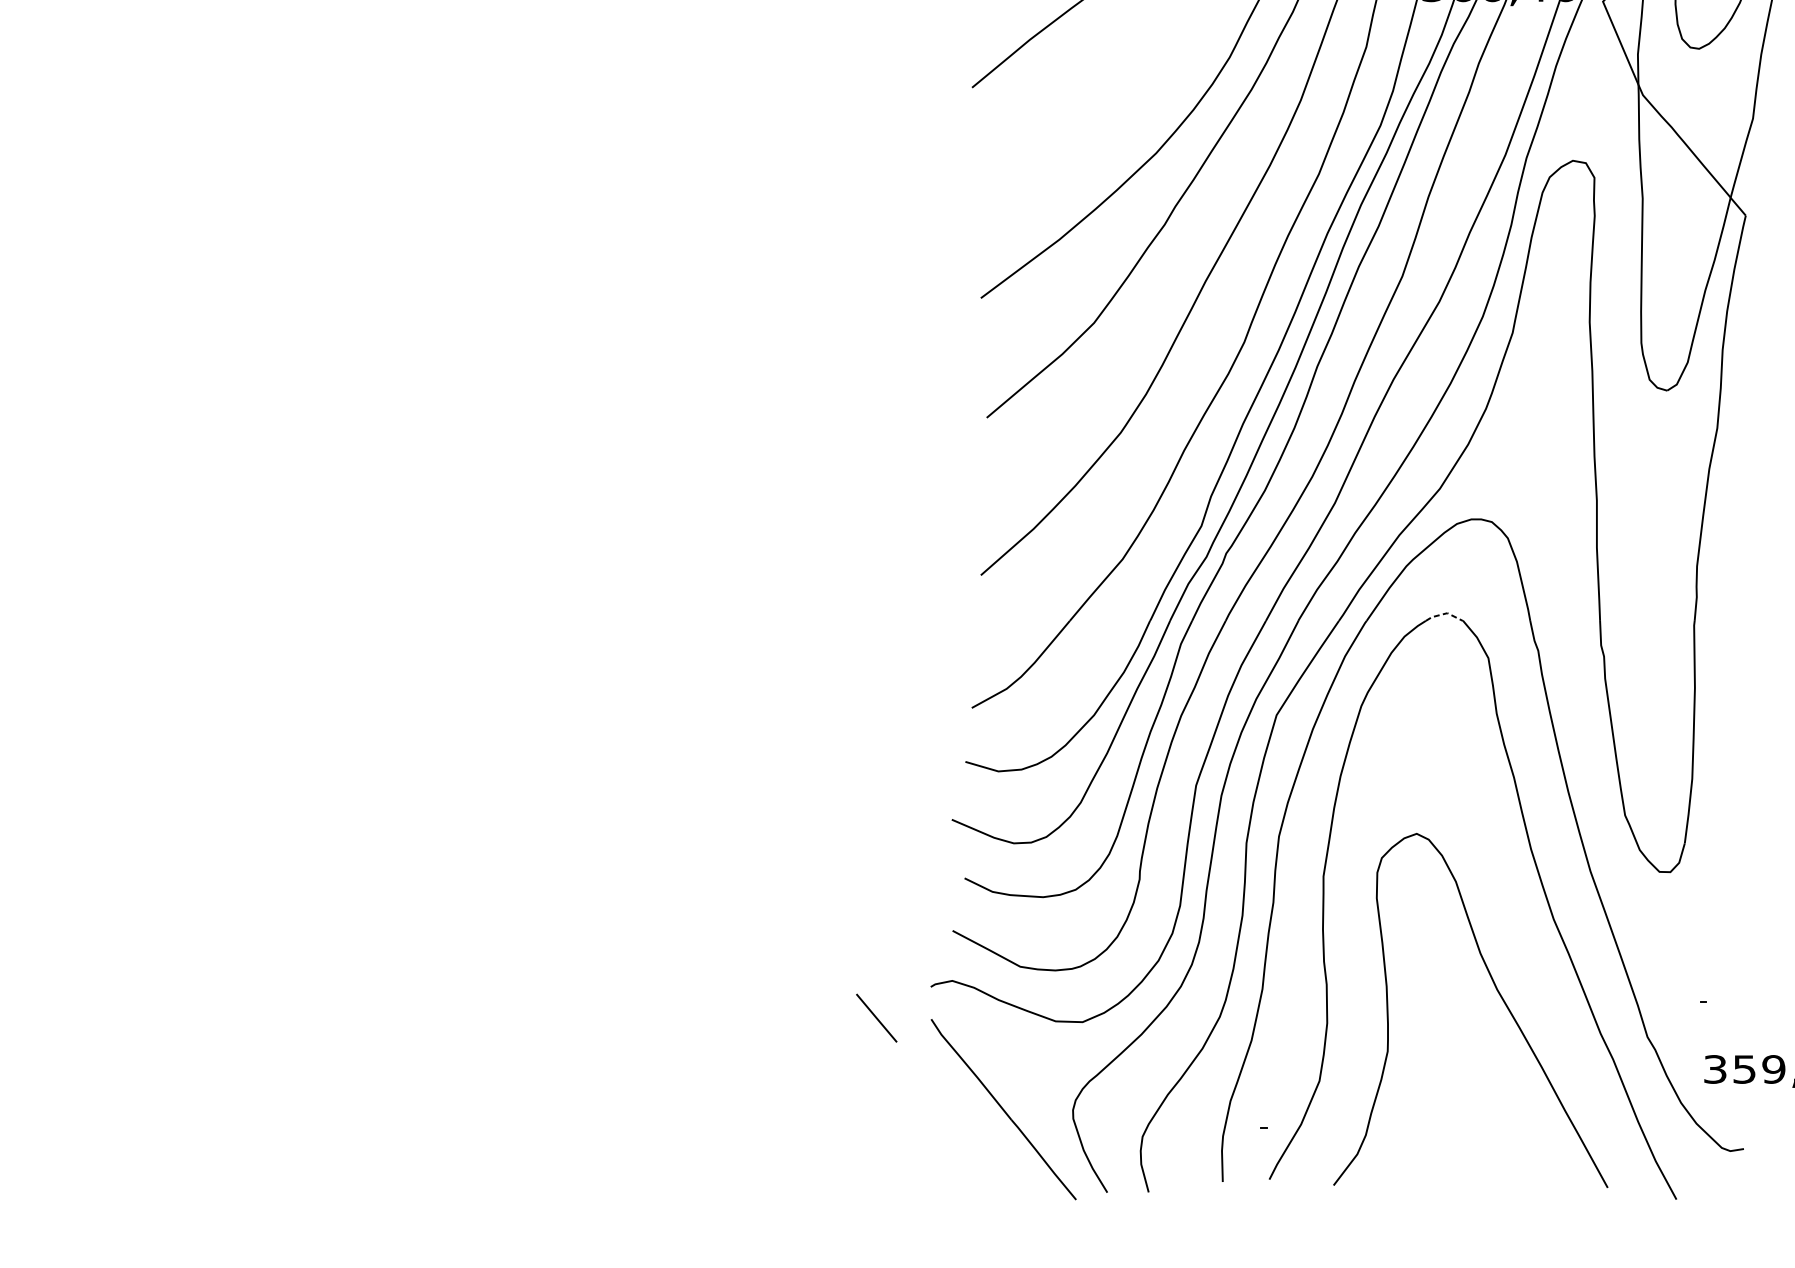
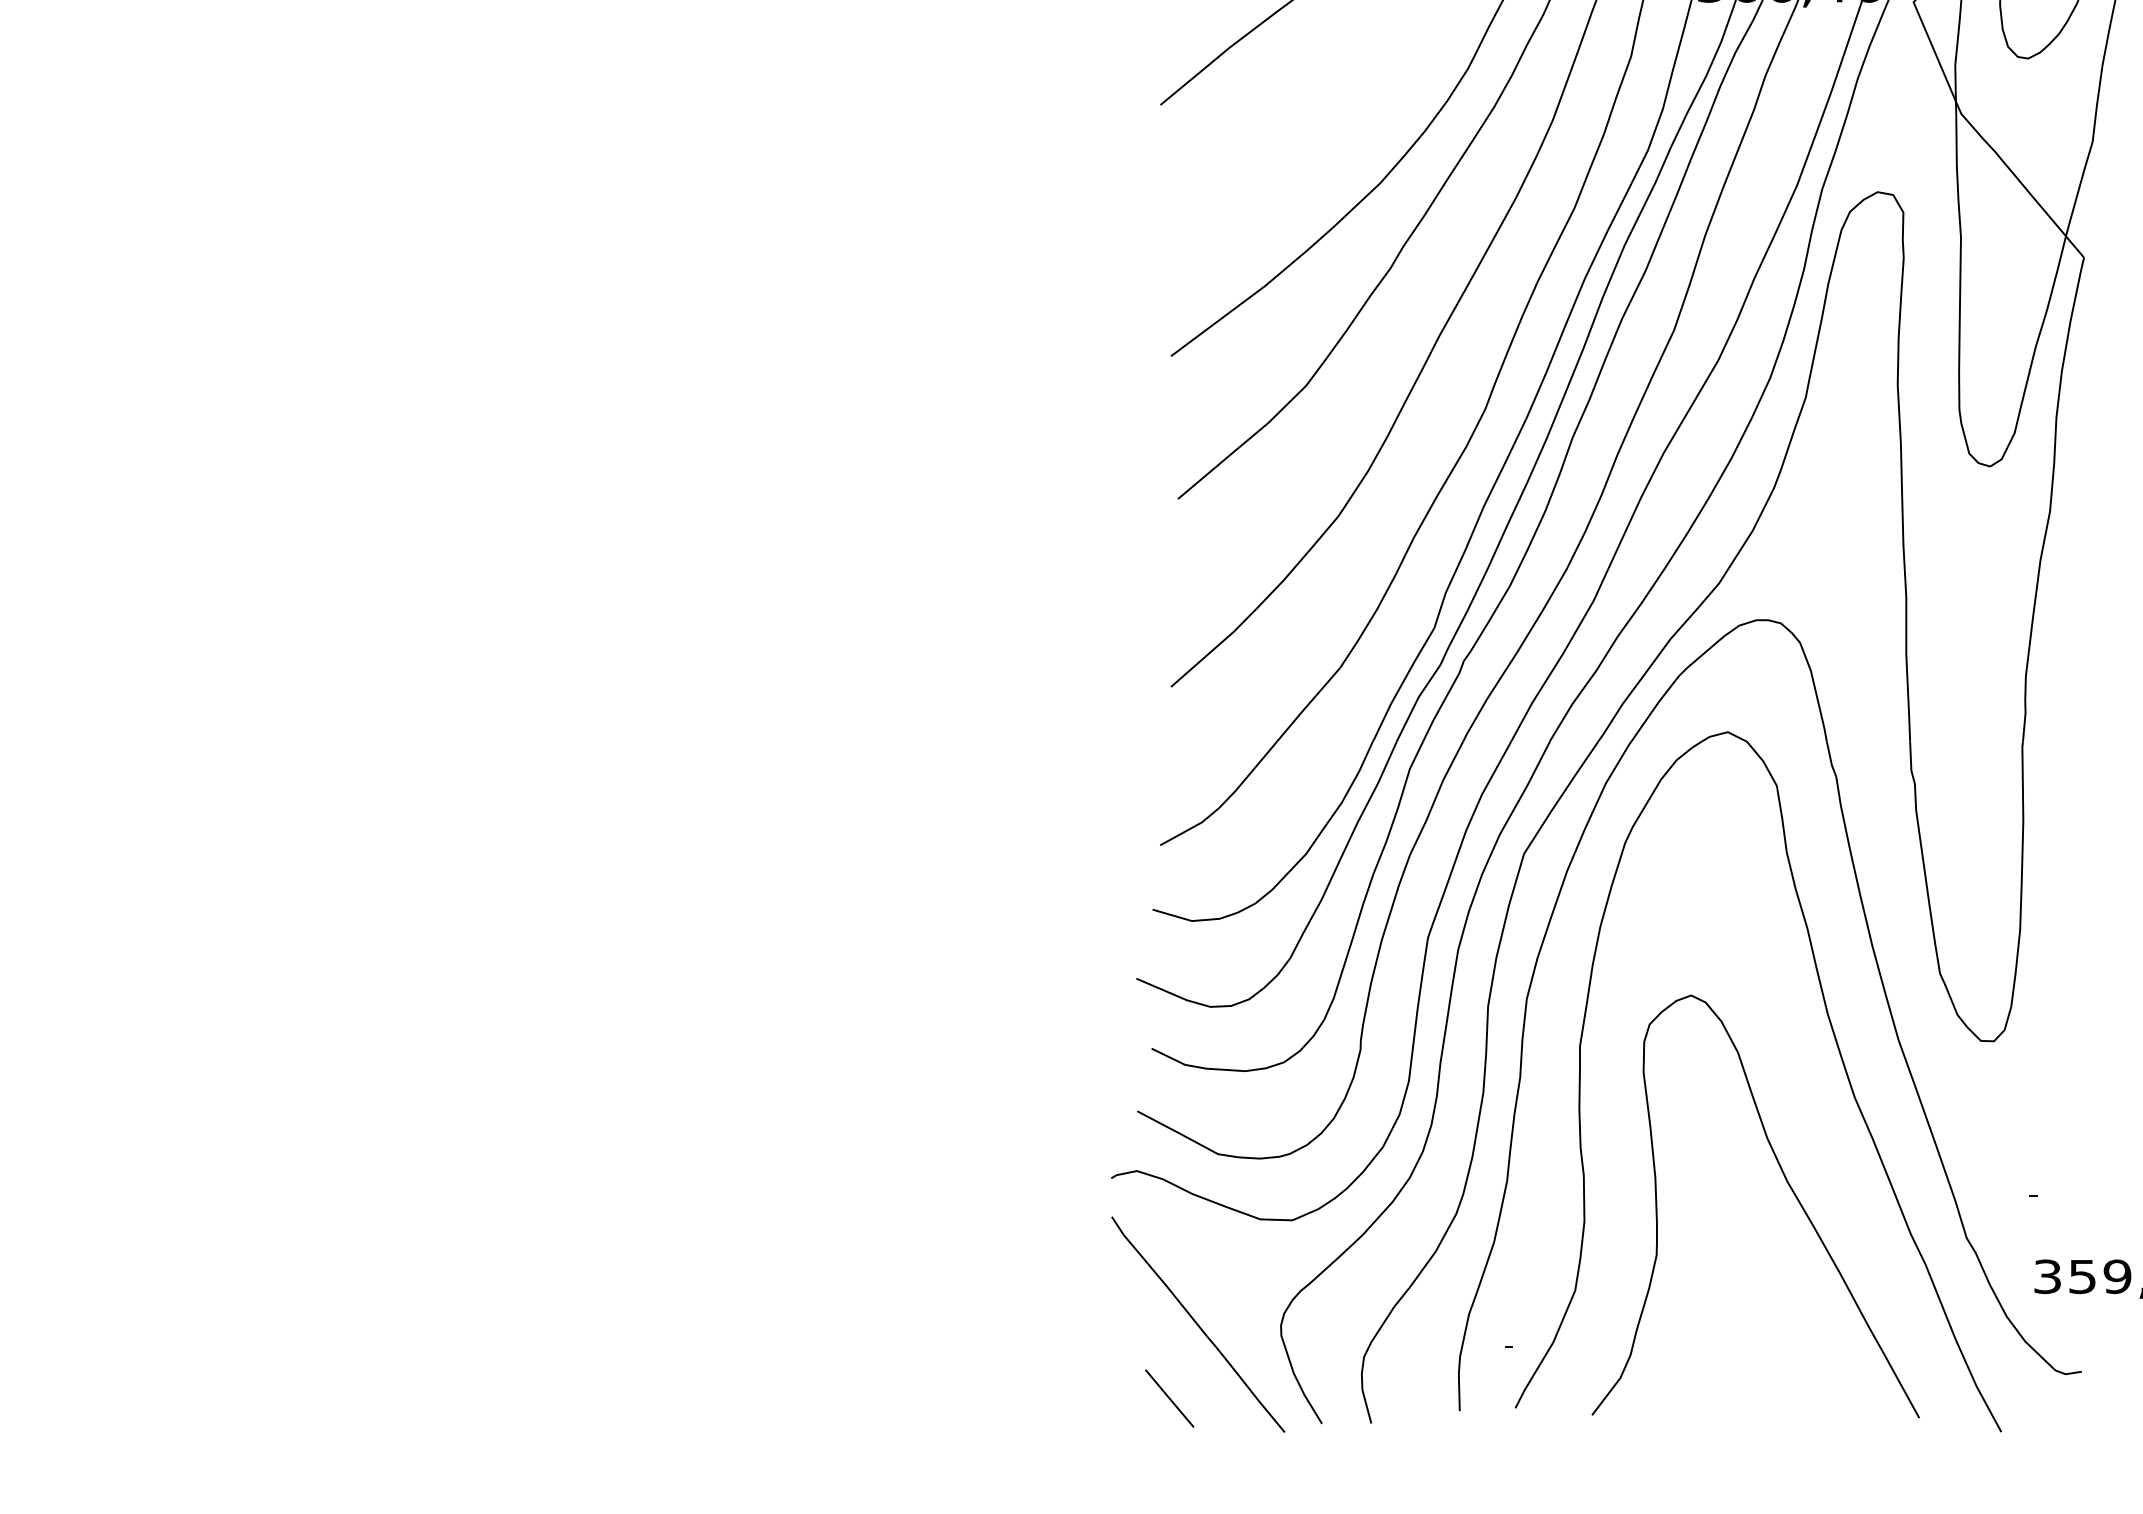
line: (1444, 614) -> (1724, 733), dashed -> solid
line: (876, 1018) -> (1169, 1398), moved

